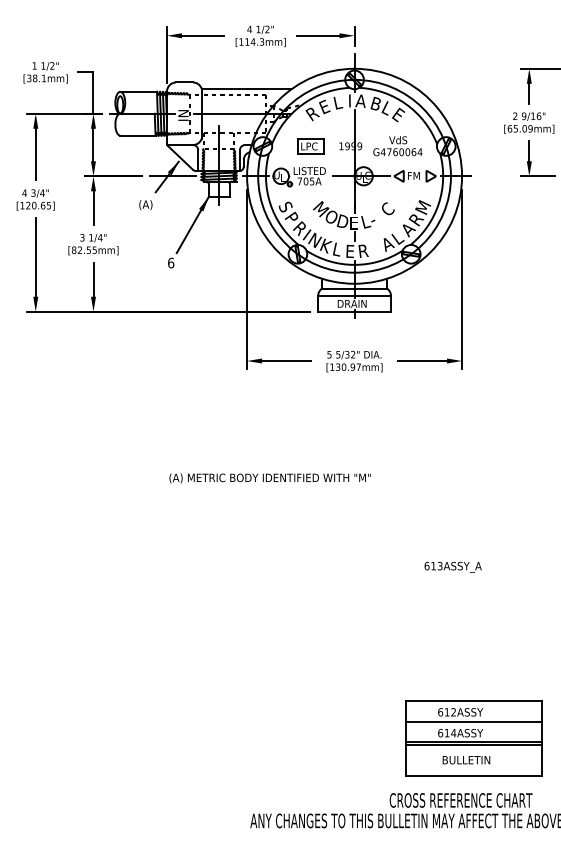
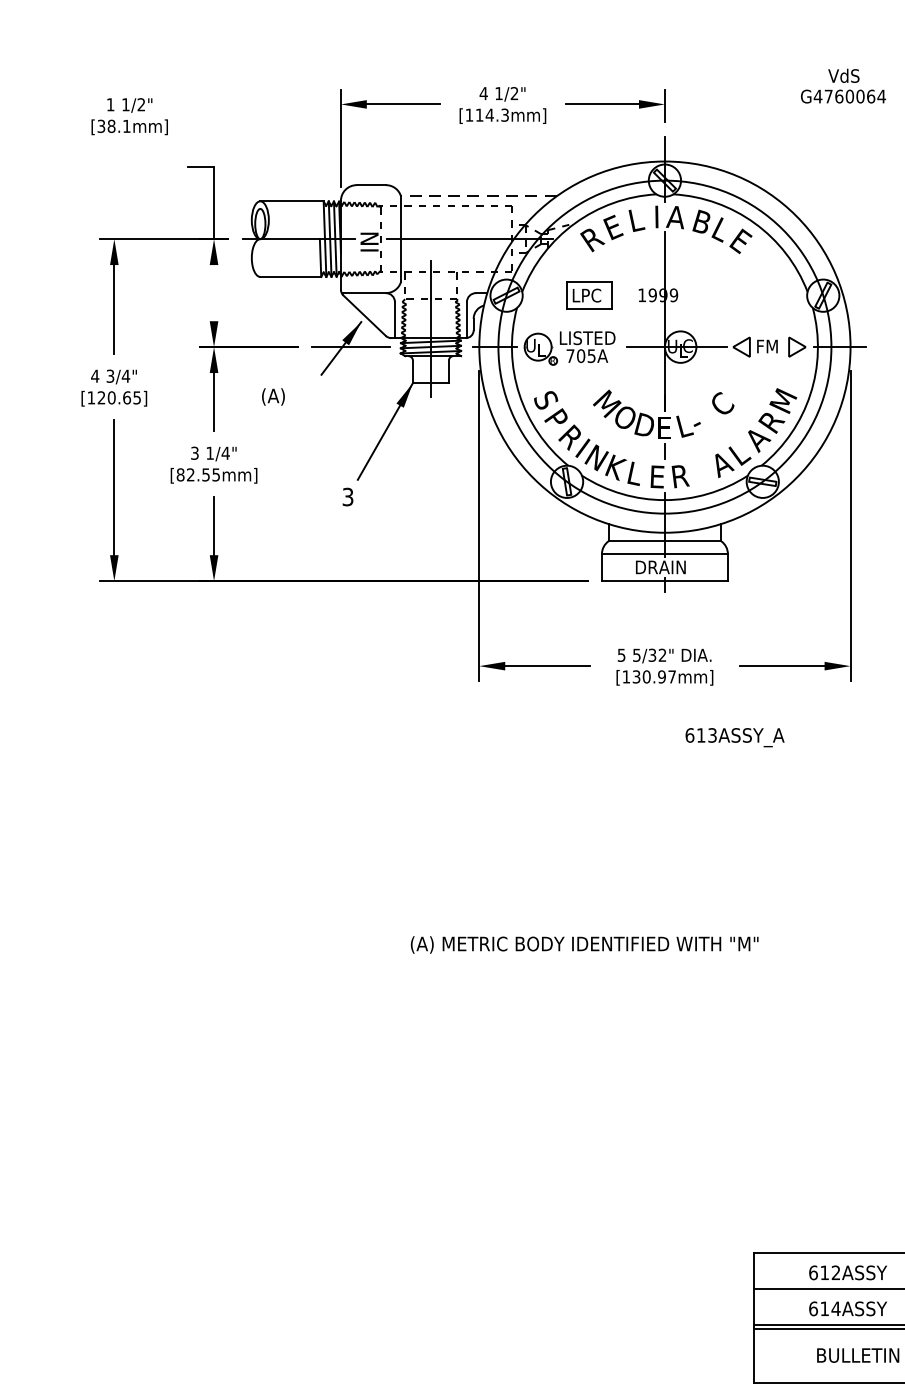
text: (45, 72) -> (129, 116), moved
line: (246, 89) -> (478, 197), solid -> dashed
line: (93, 144) -> (214, 292), removed
text: (397, 146) -> (842, 86), moved
text: (145, 205) -> (272, 397), moved
text: (171, 262) -> (348, 496), 6 -> 3
text: (269, 478) -> (583, 945), moved
text: (452, 566) -> (733, 736), moved

